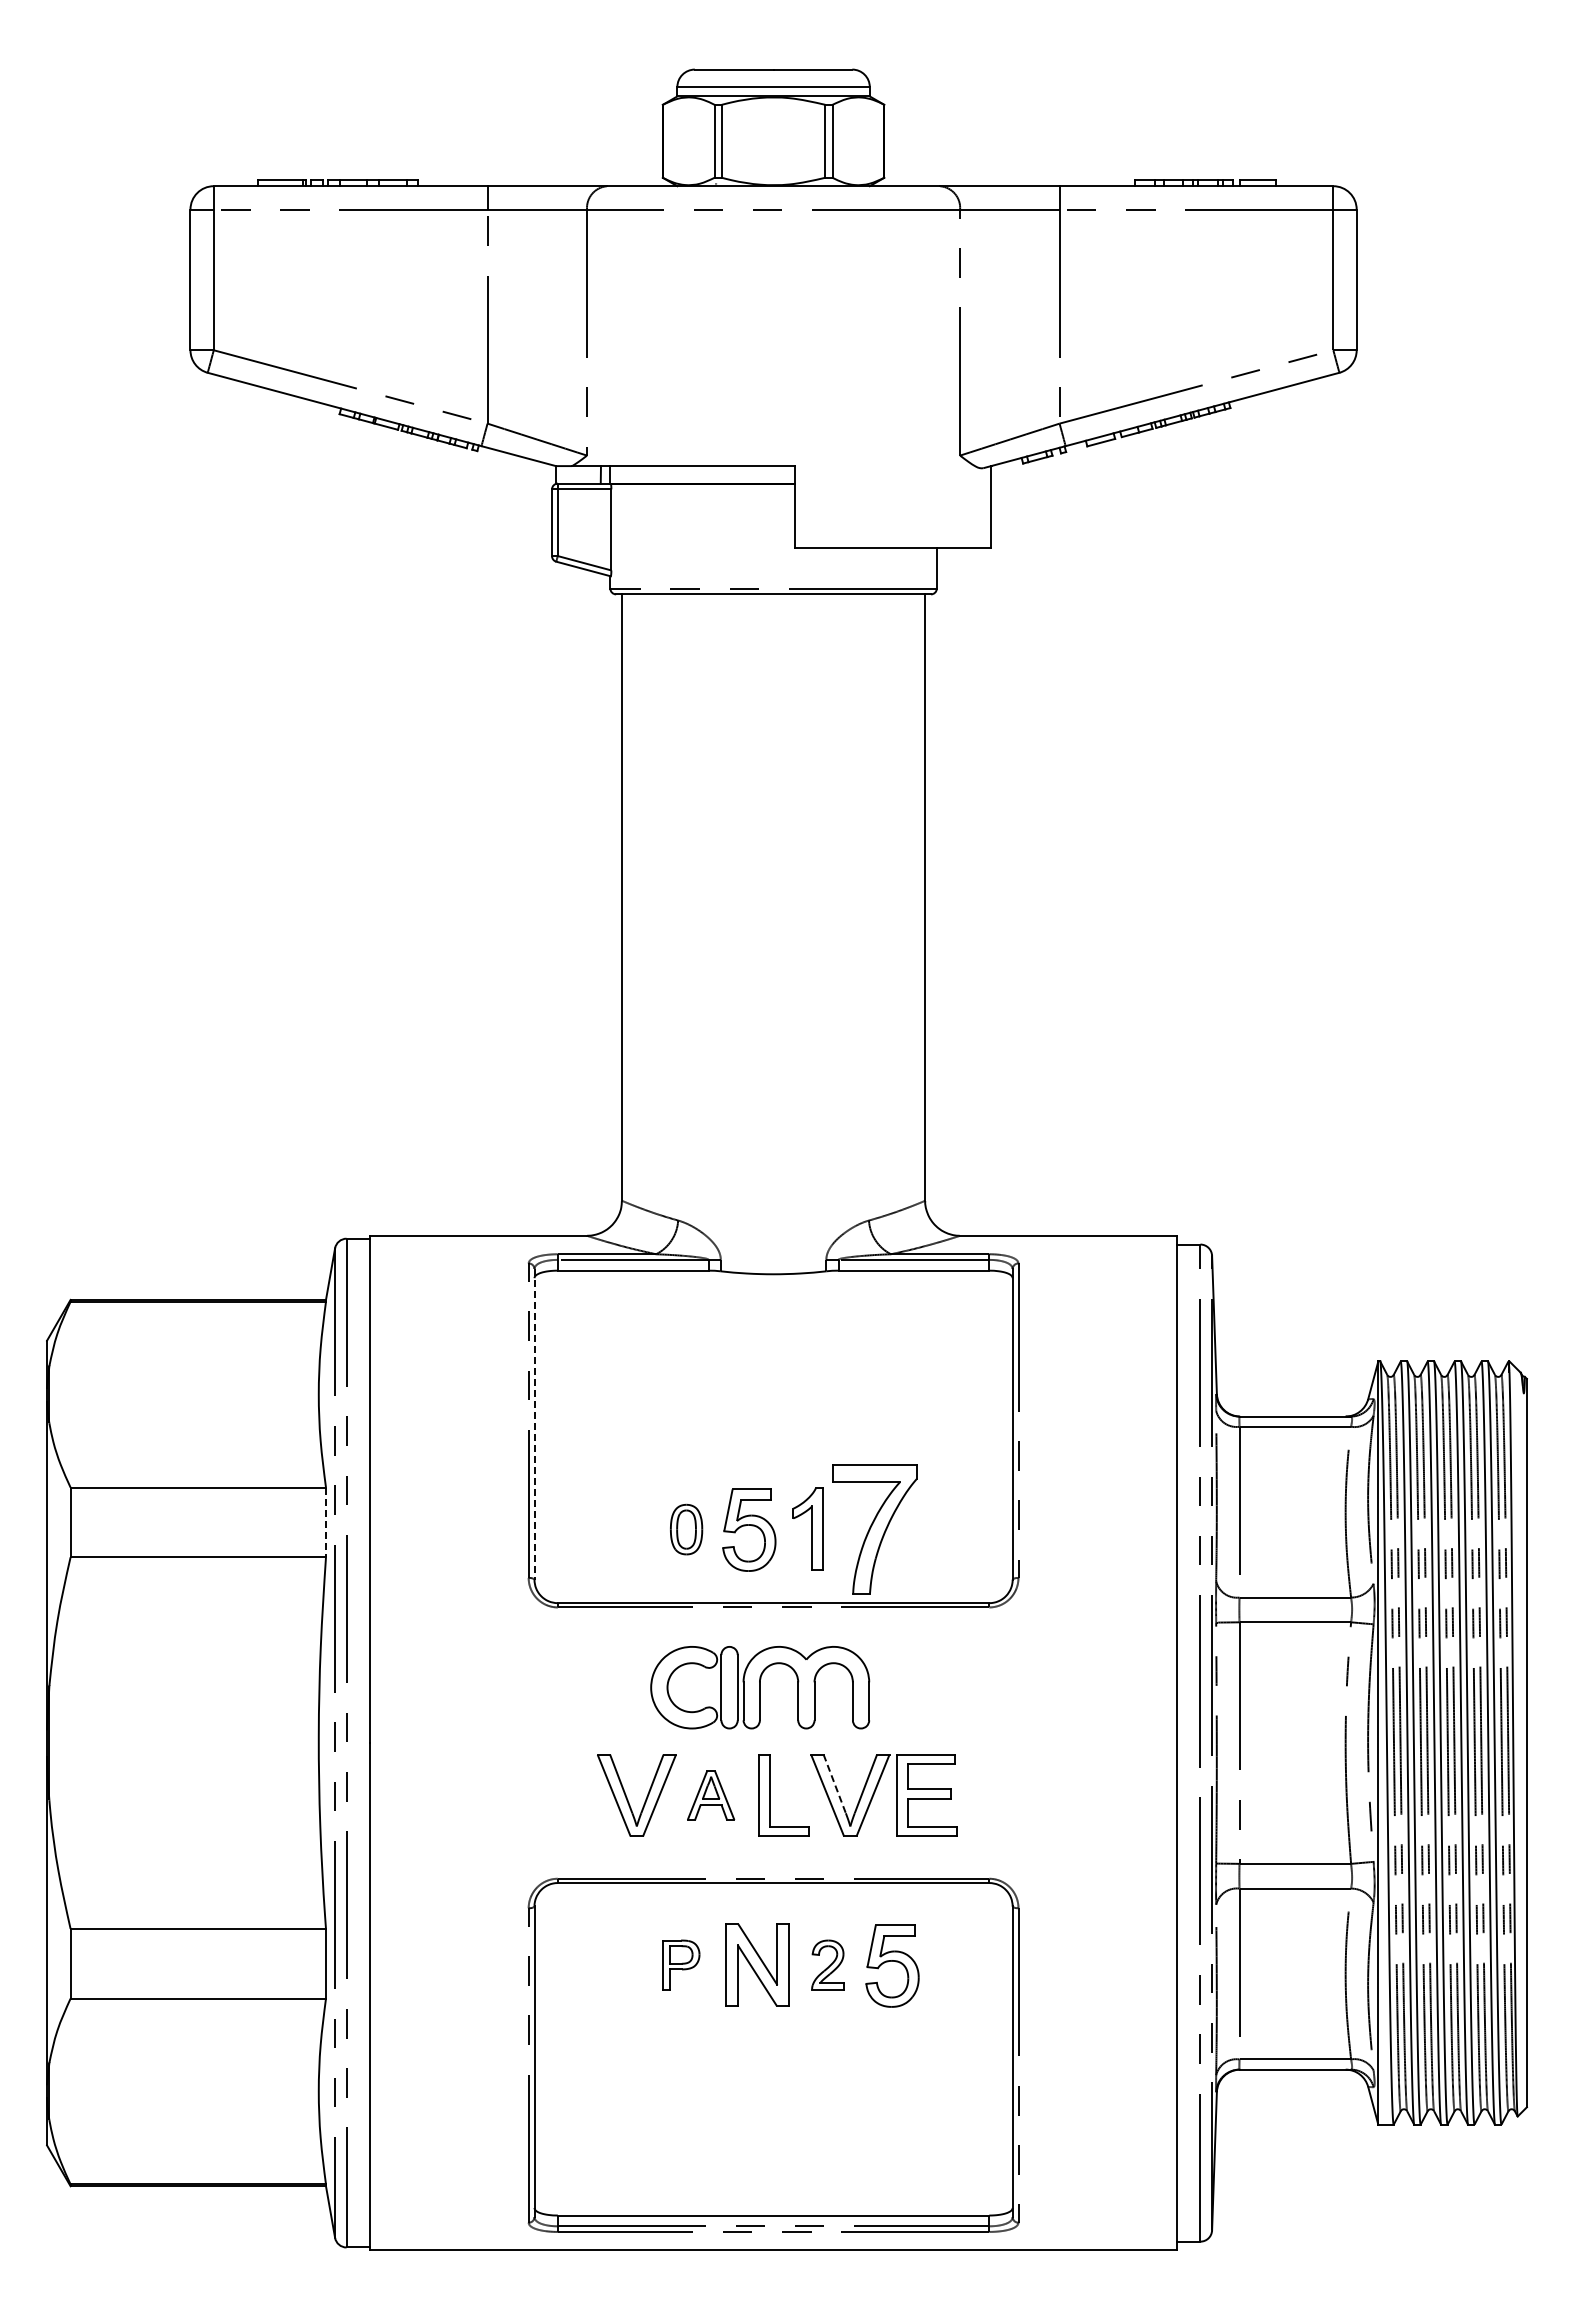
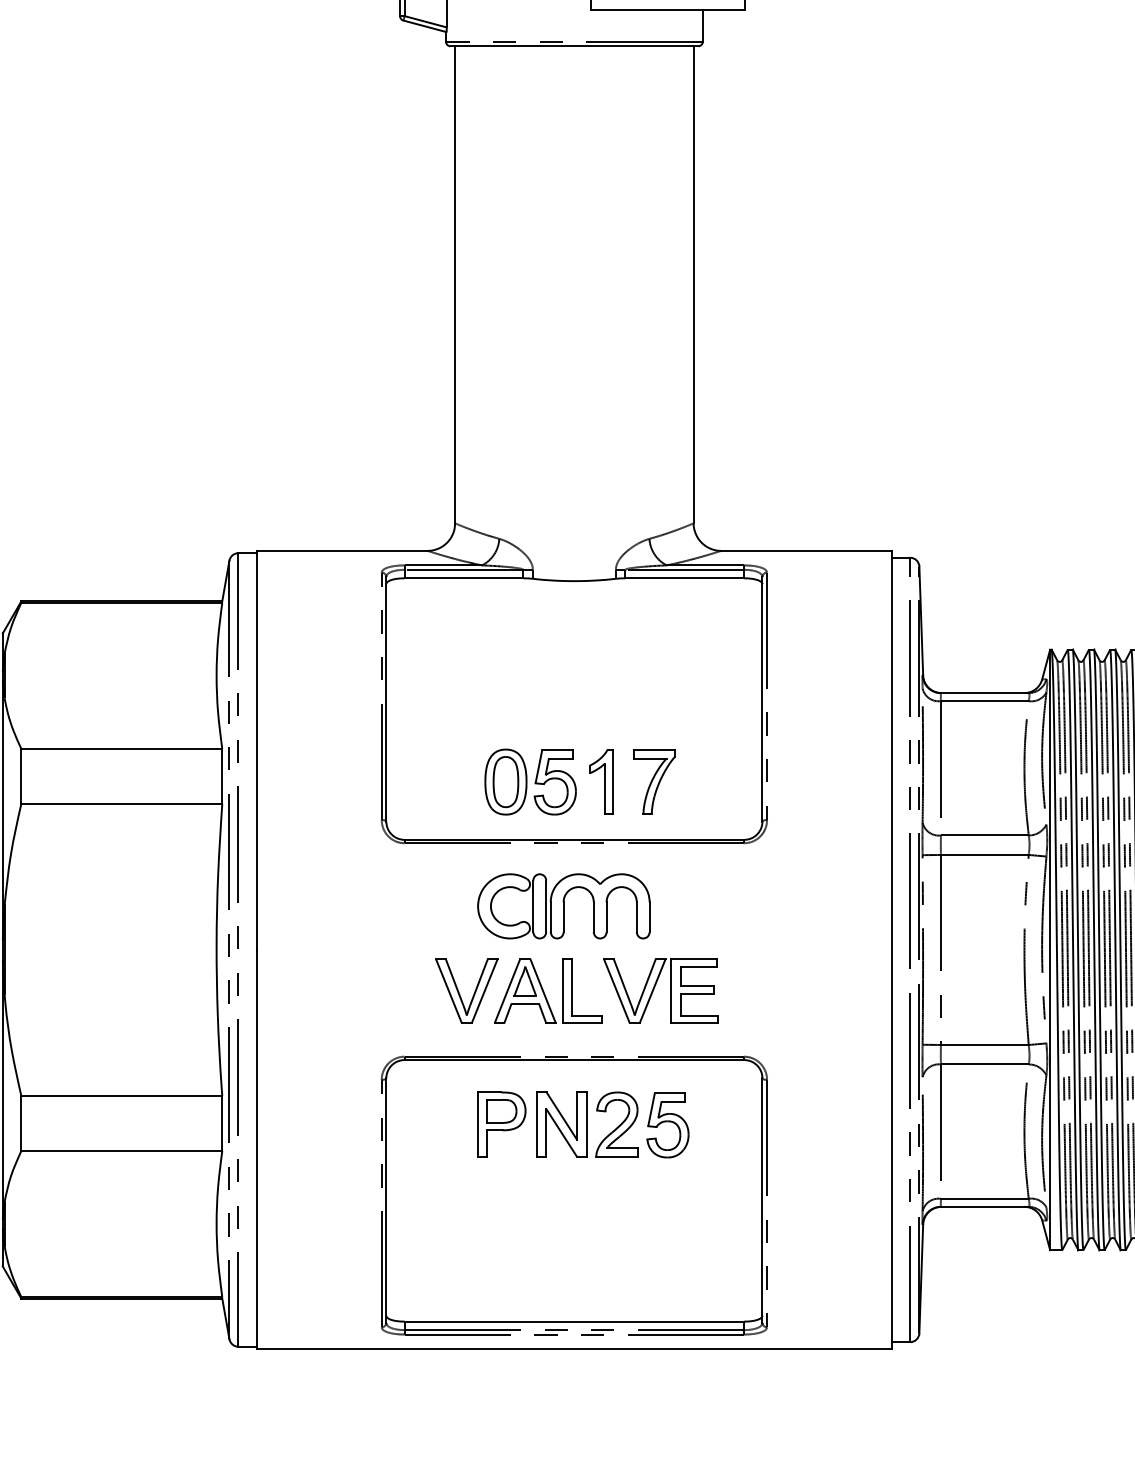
line: (534, 1424) -> (386, 699), dashed -> solid
line: (326, 1522) -> (222, 776), dashed -> solid
part: (686, 1529) -> (505, 781), size x1.67
part: (874, 1529) -> (653, 781), size x0.62
line: (834, 1784) -> (622, 982), dashed -> solid
part: (710, 1795) -> (524, 991), size x1.67
part: (681, 1964) -> (501, 1124), size x1.67
part: (827, 1964) -> (616, 1124), size x1.67

